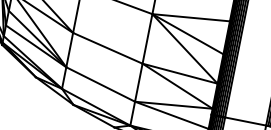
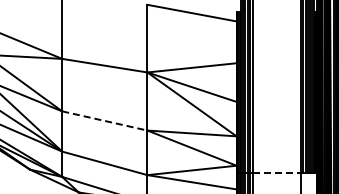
line: (107, 47) -> (104, 120), solid -> dashed
line: (246, 121) -> (277, 172), solid -> dashed

